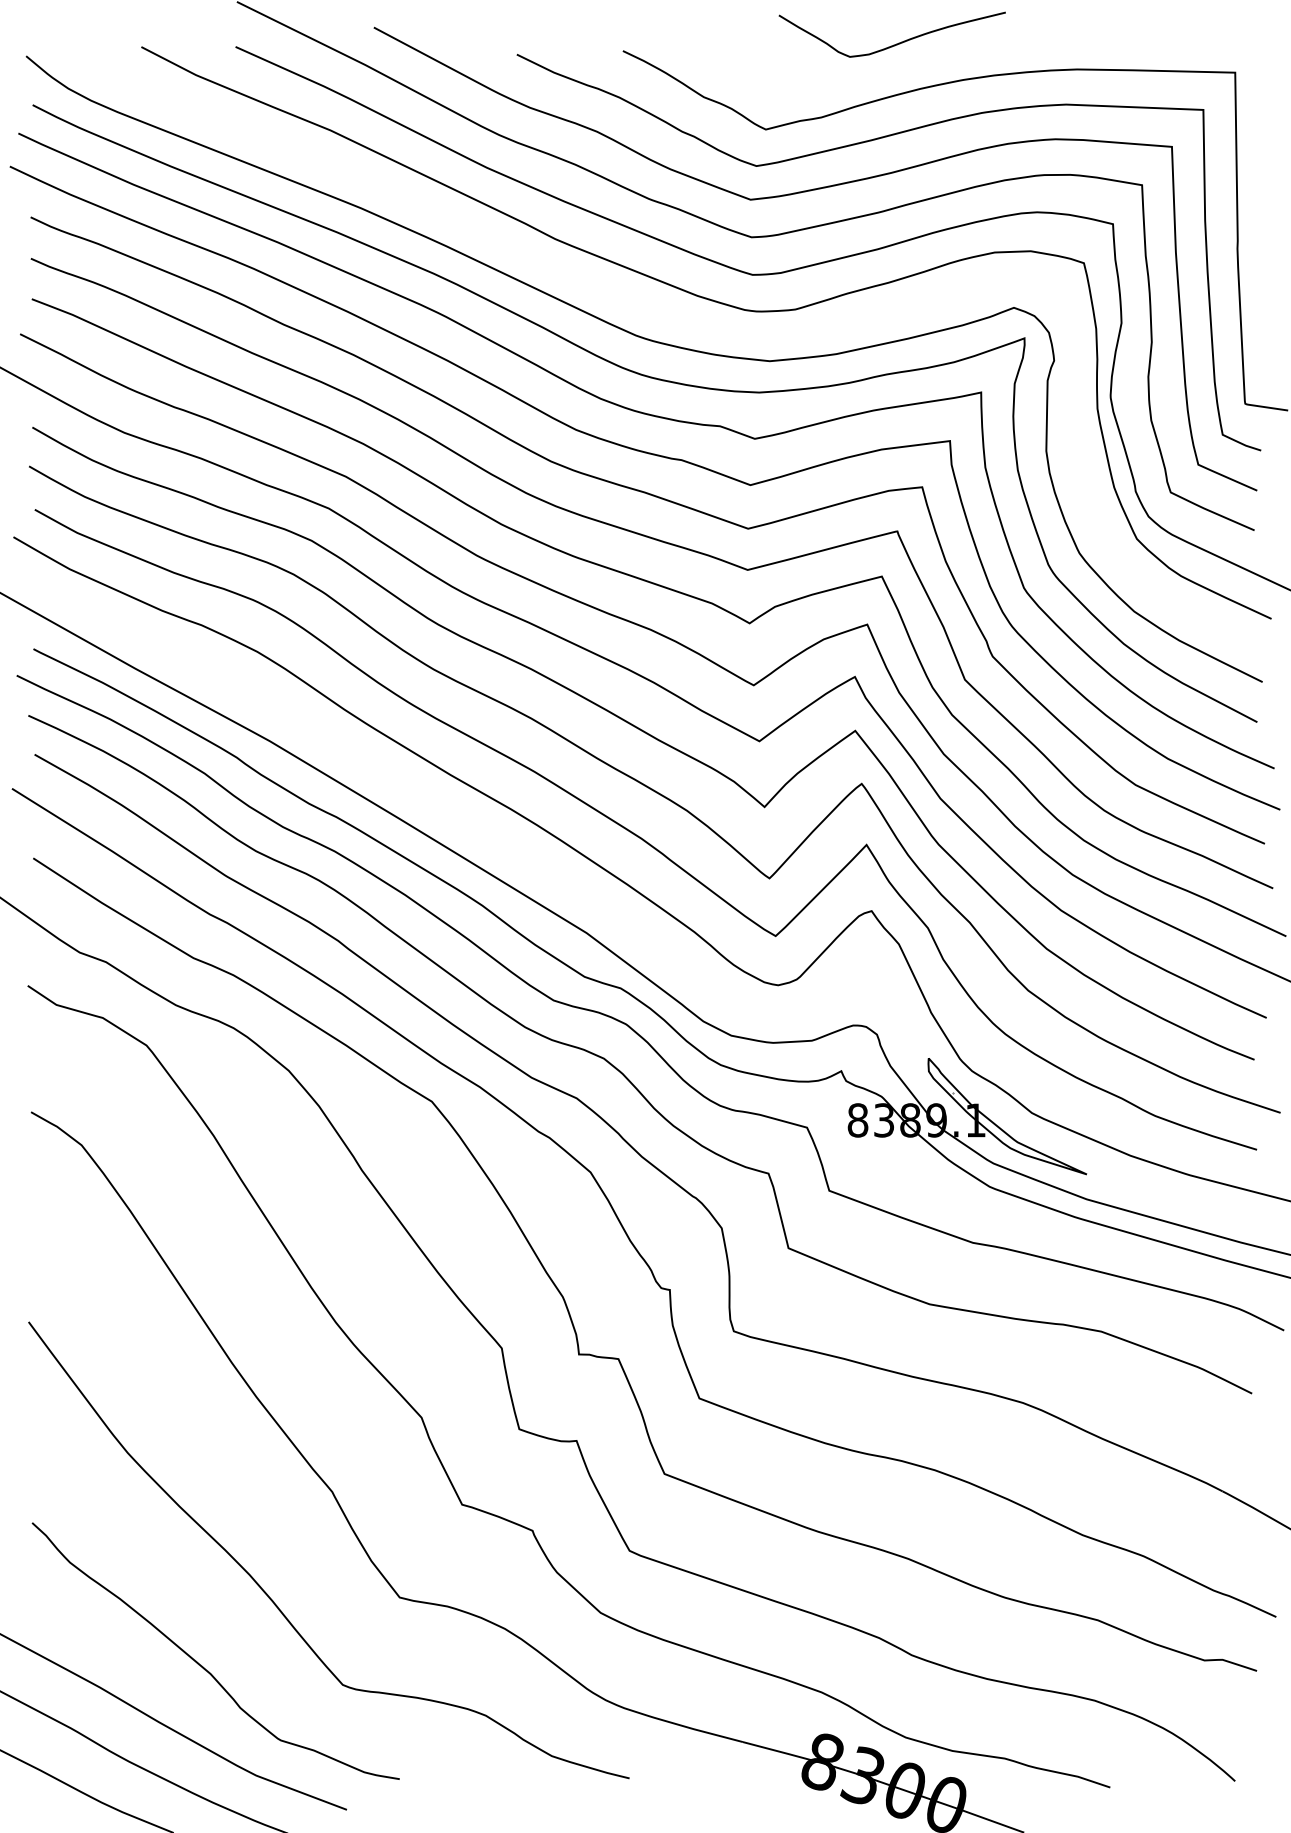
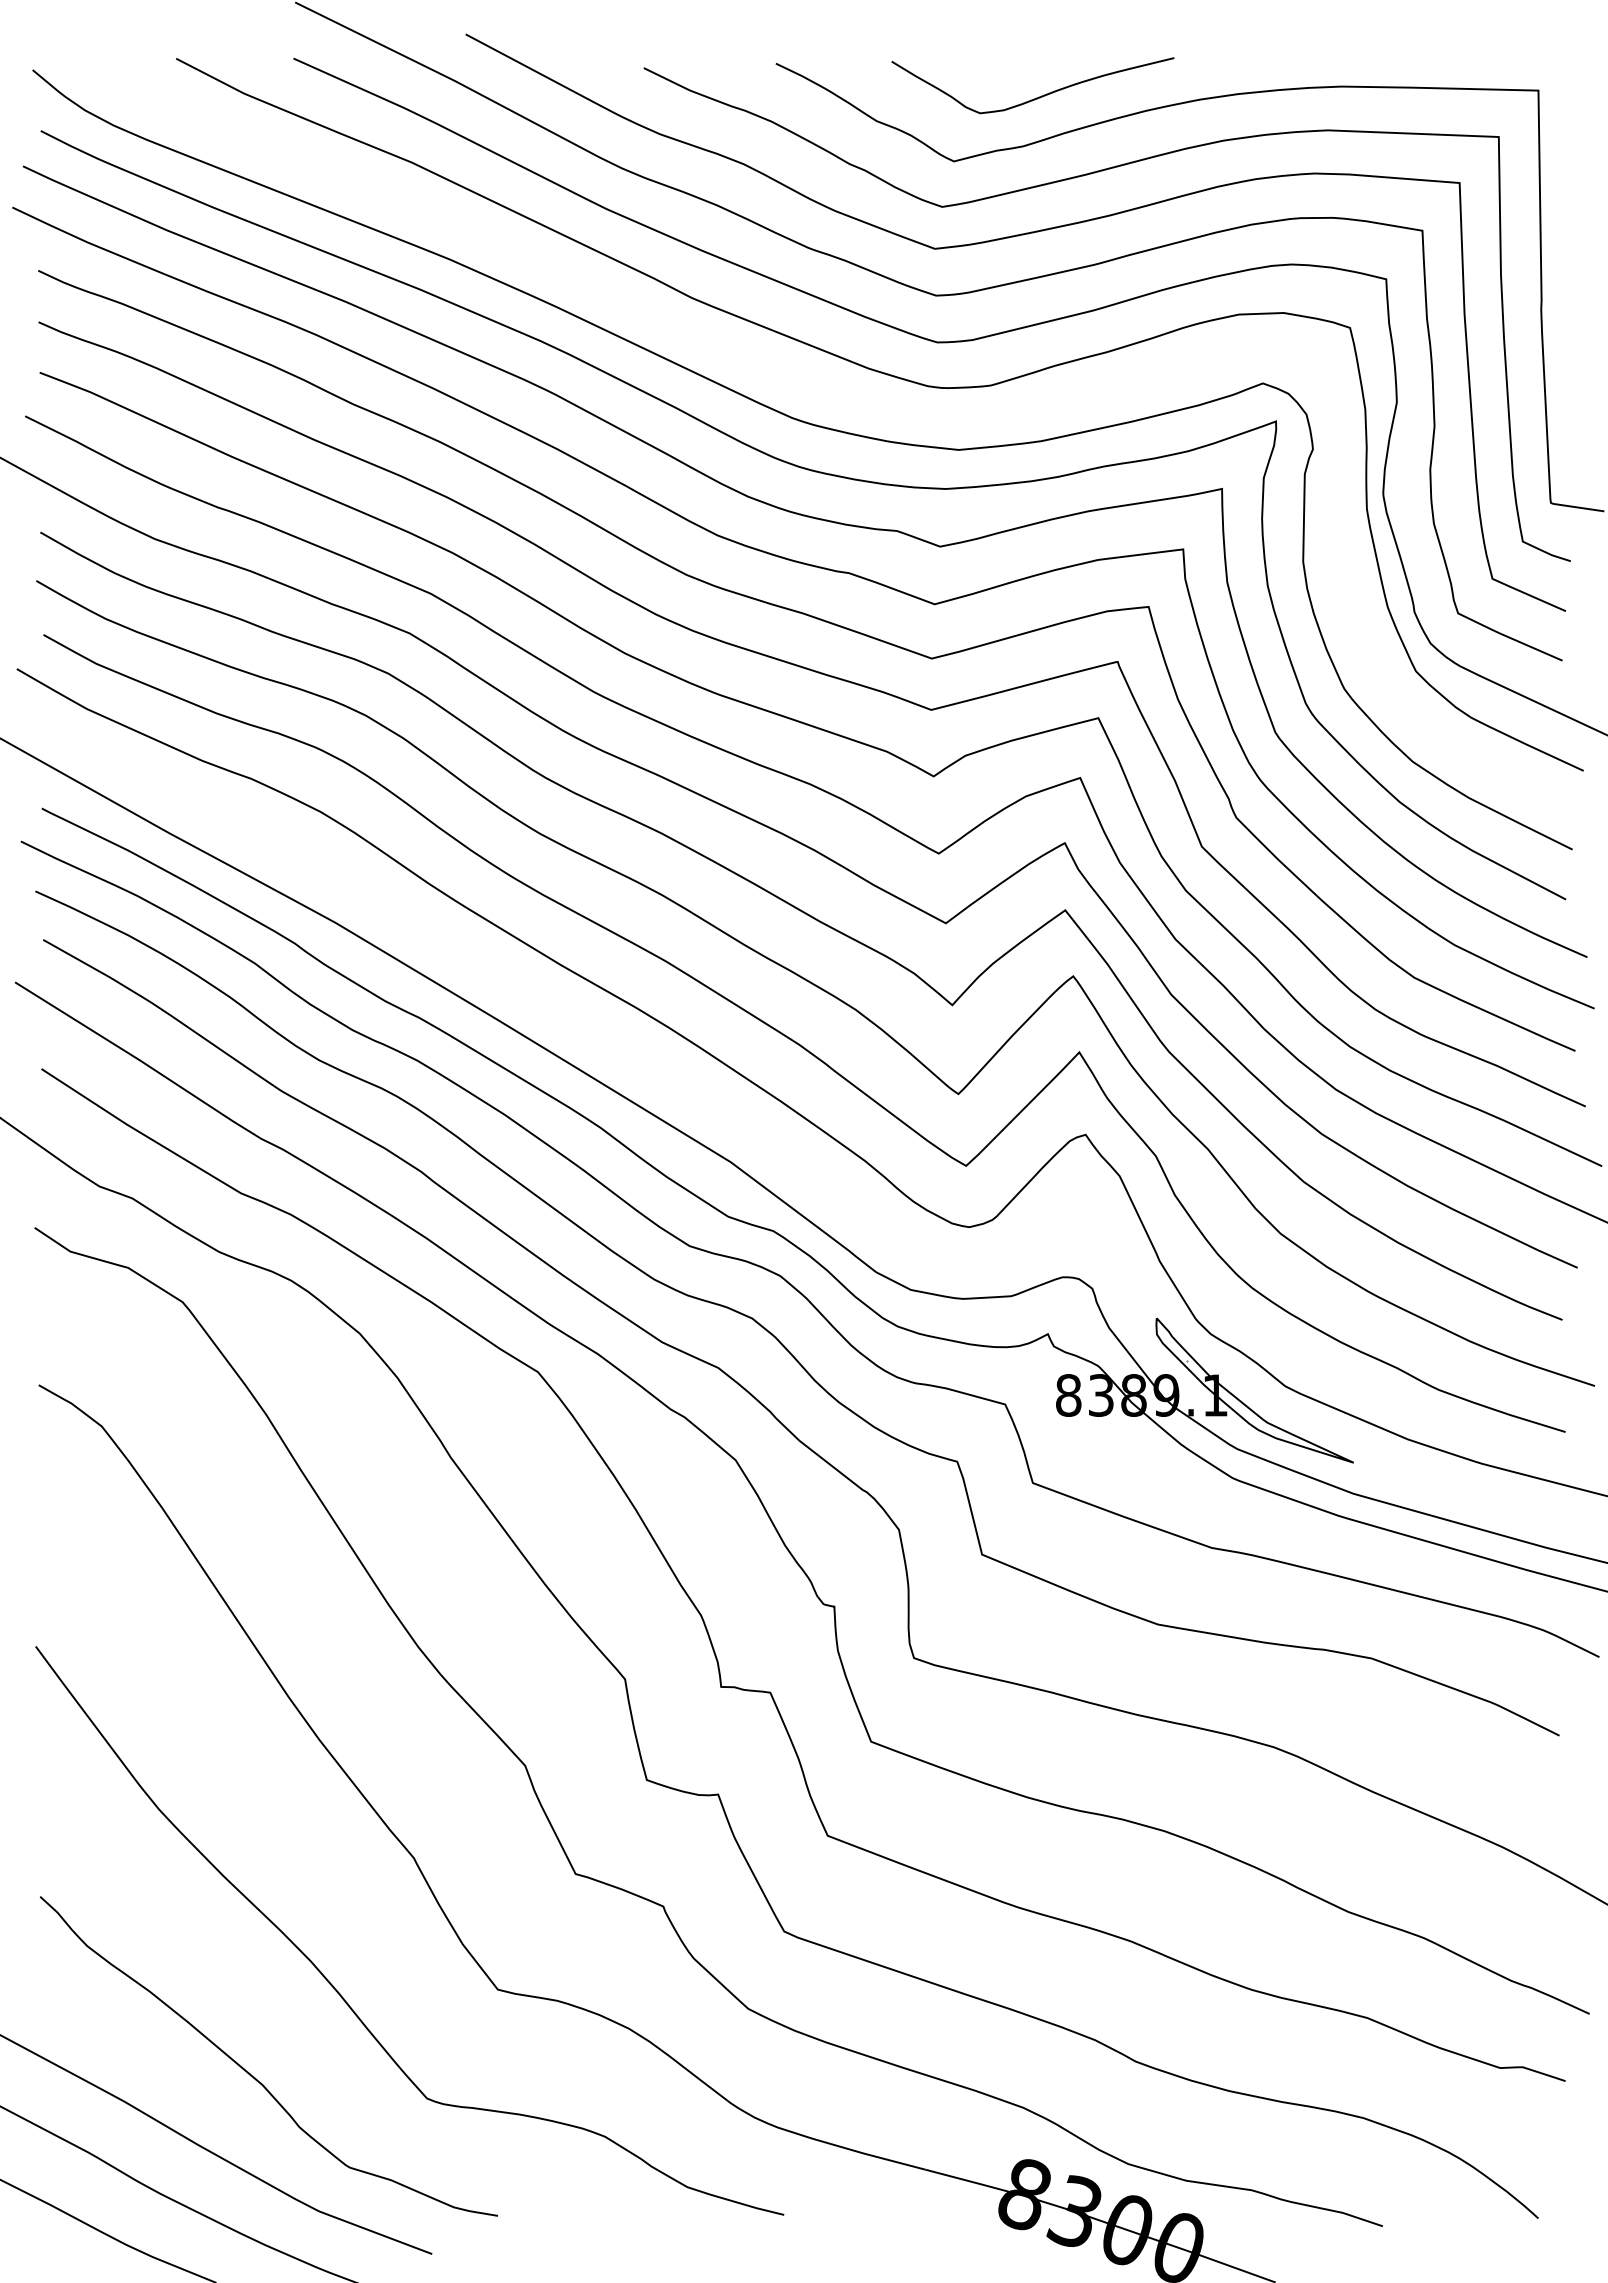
curve: (893, 44) -> (1034, 97), moved

